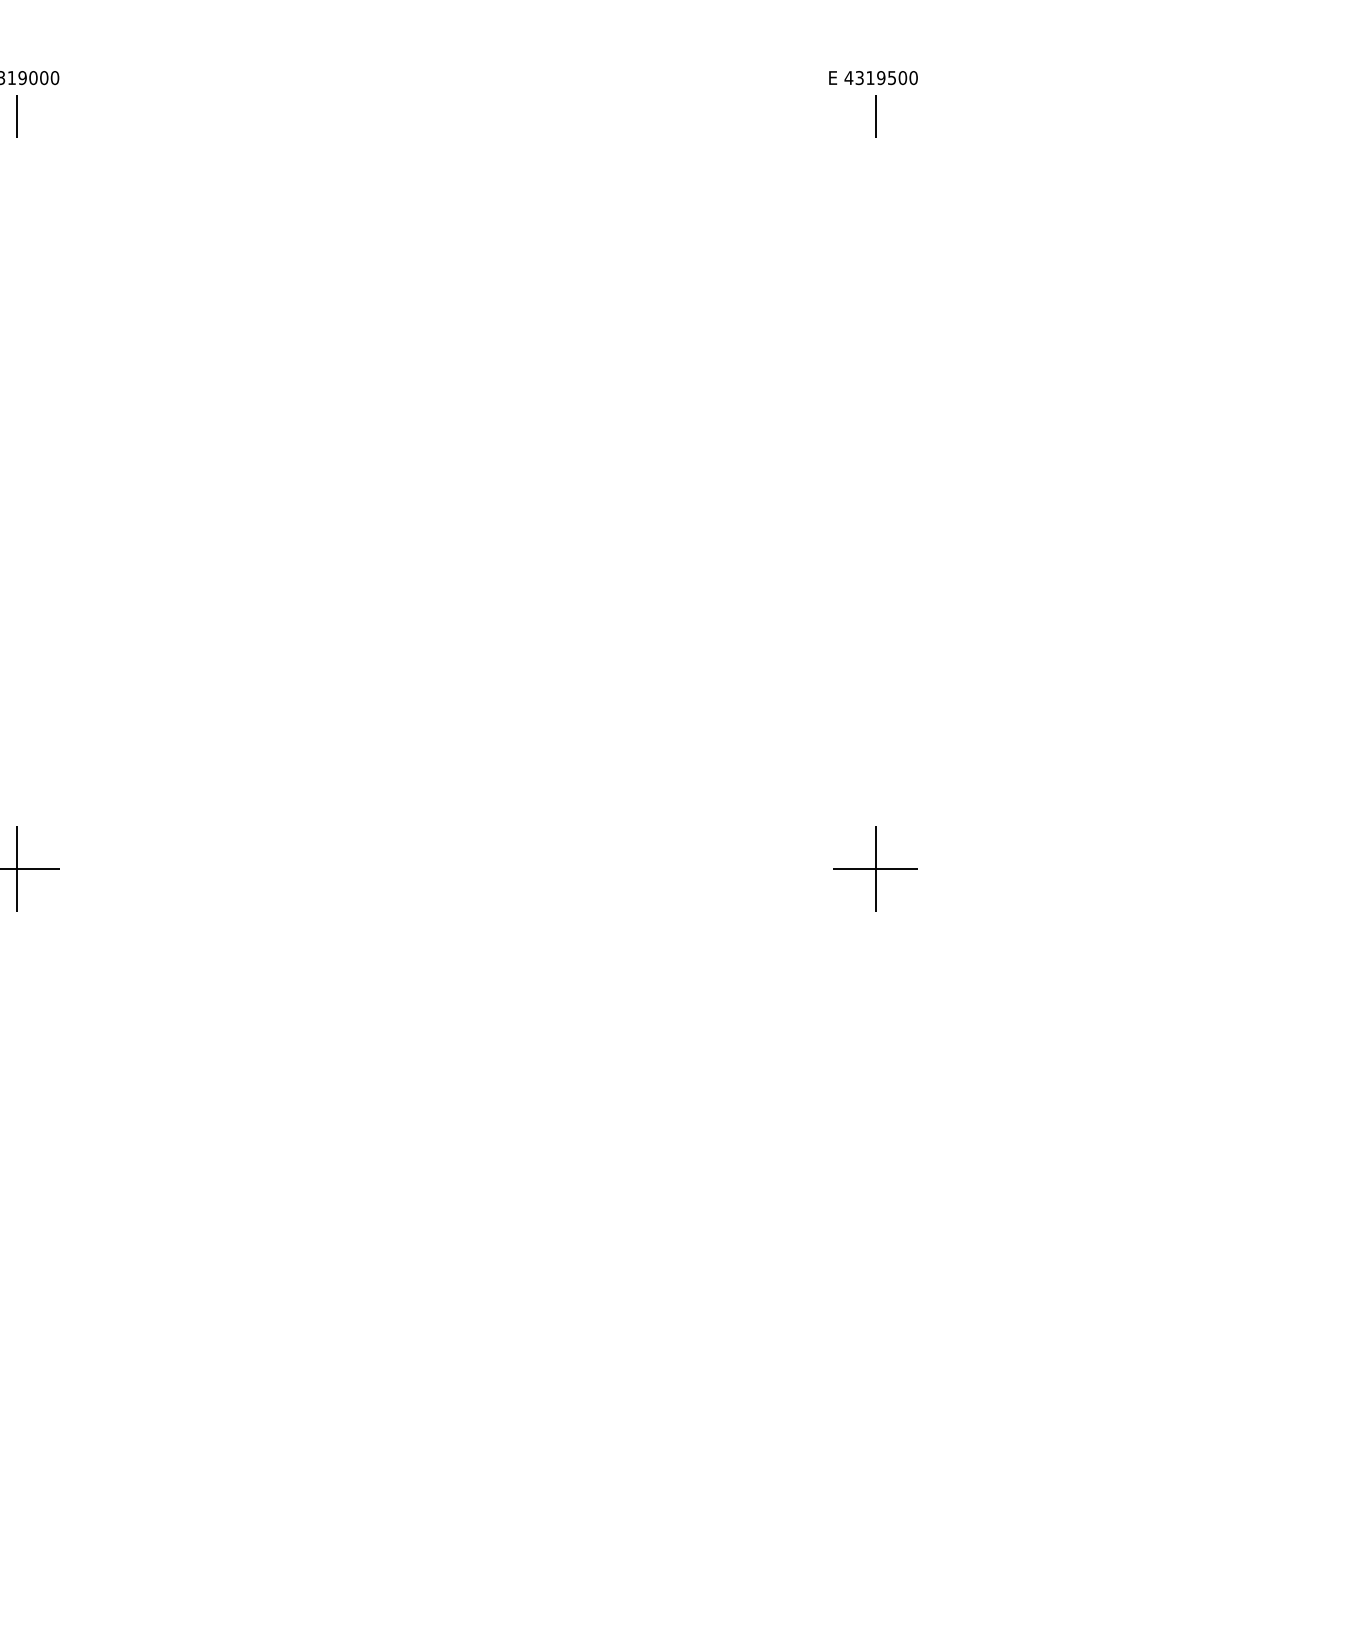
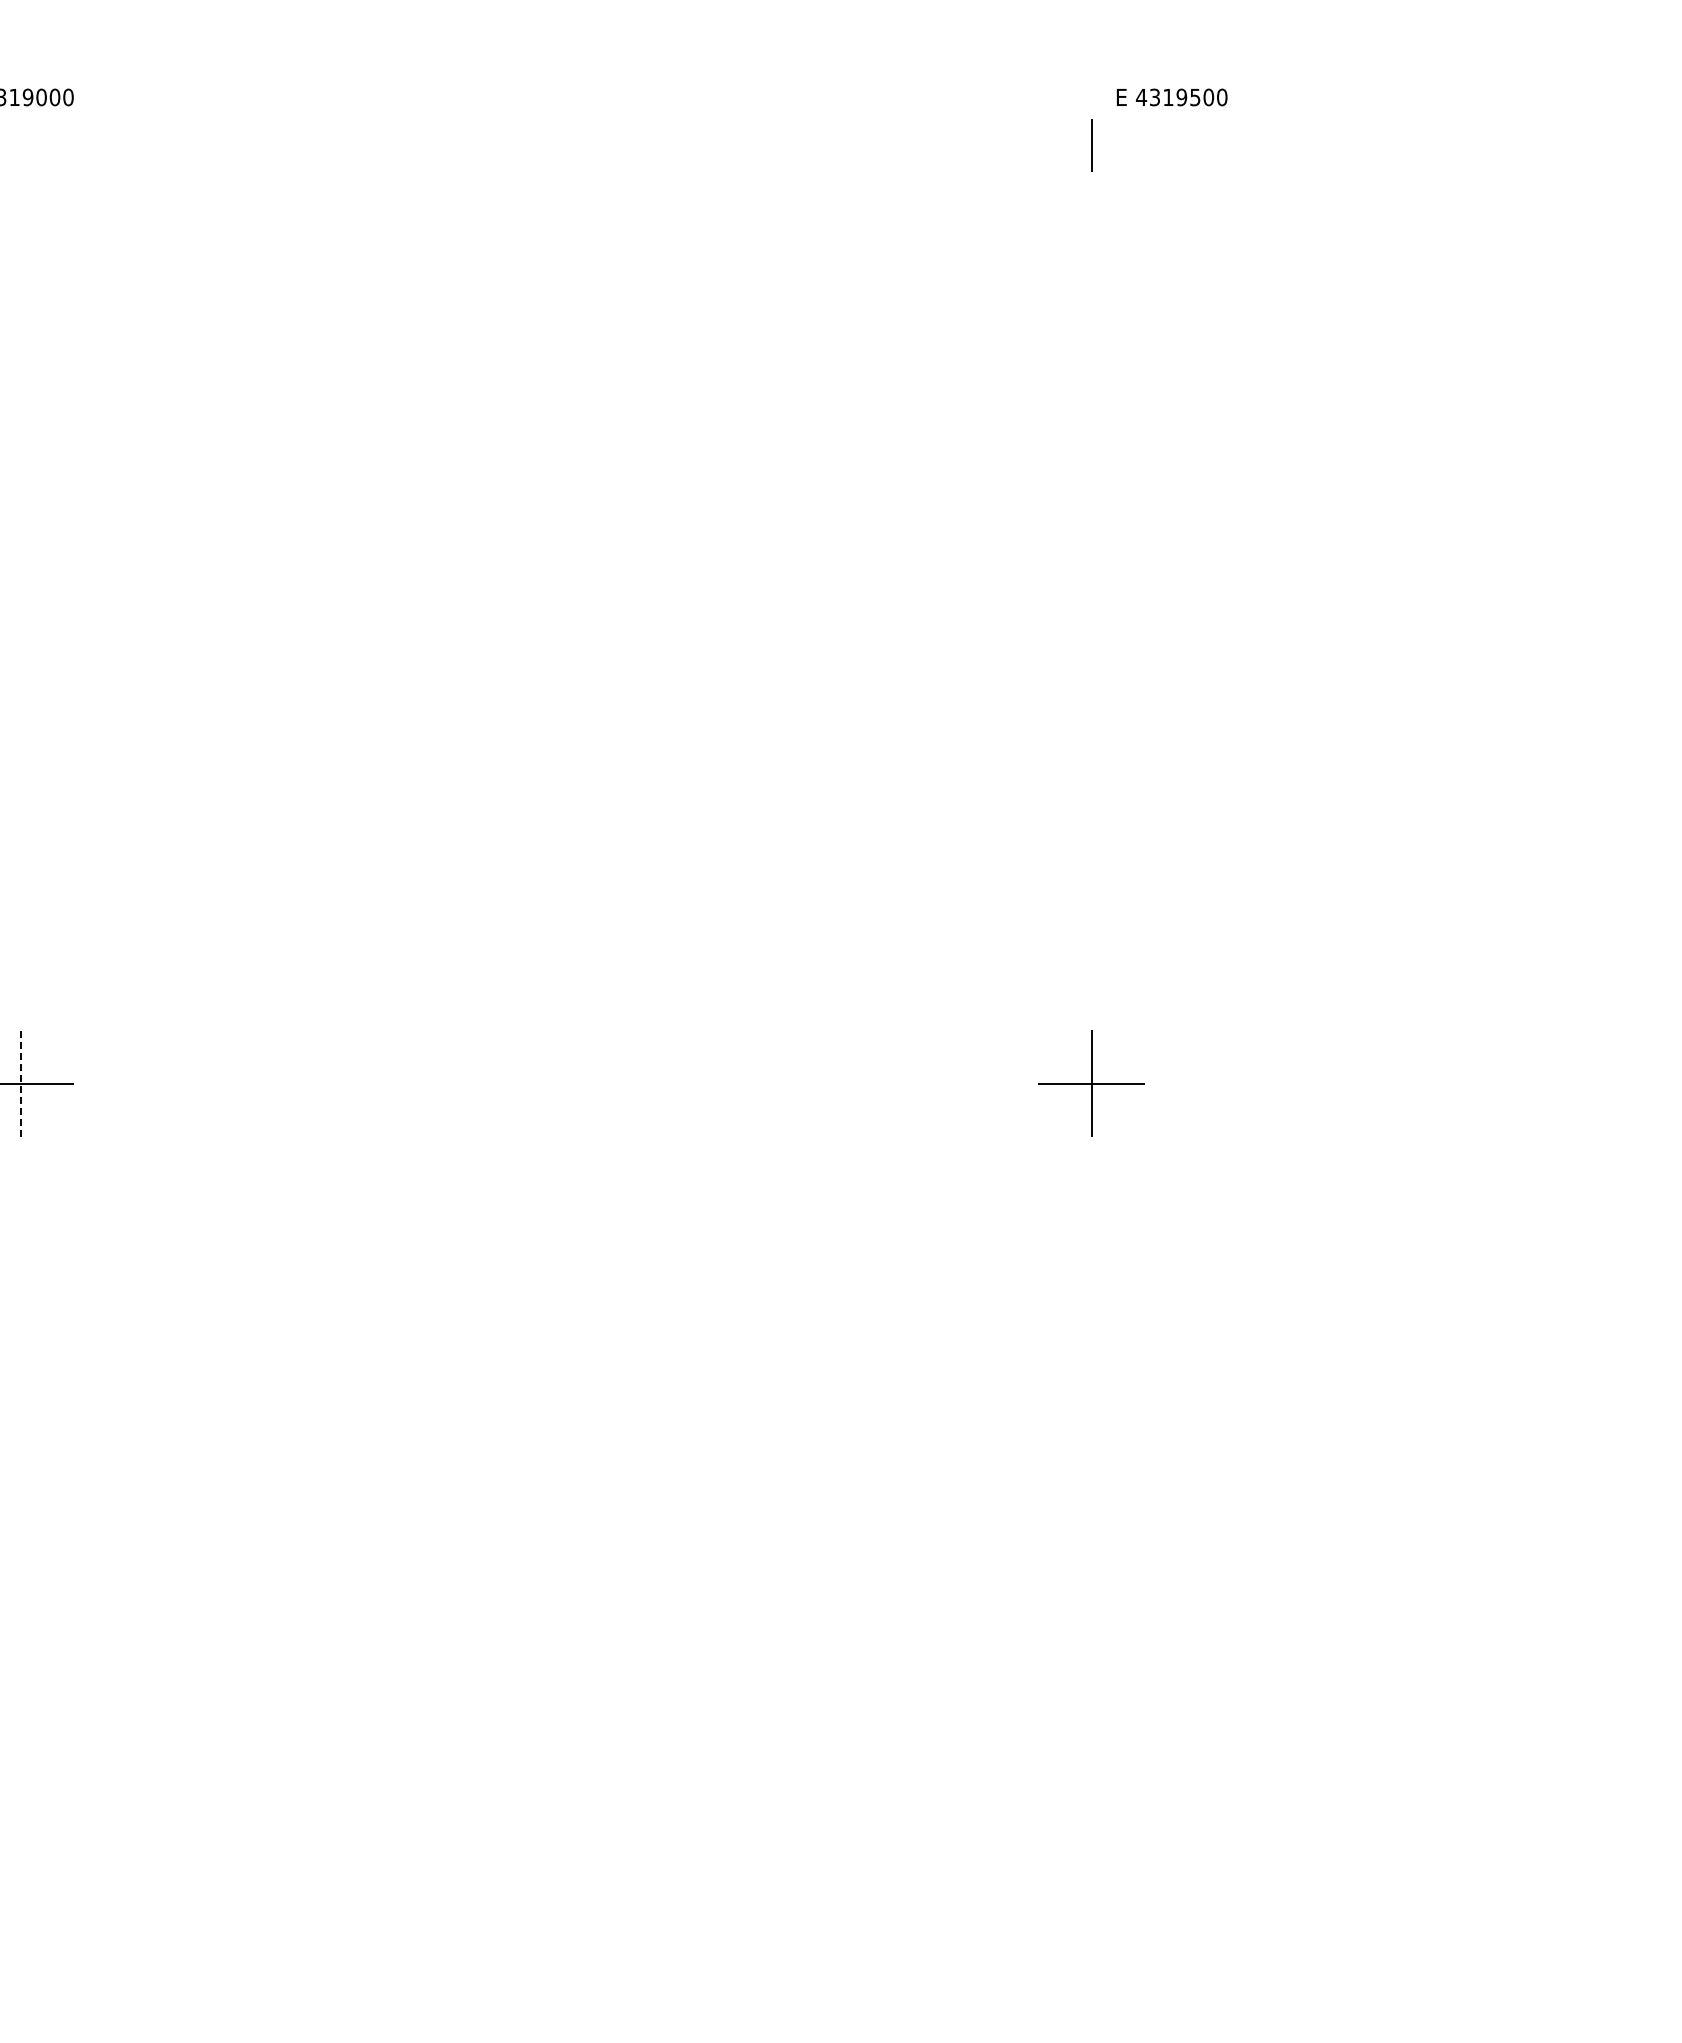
text: (873, 78) -> (1172, 97), moved
line: (16, 116) -> (20, 145), removed
line: (16, 868) -> (20, 1083), solid -> dashed

